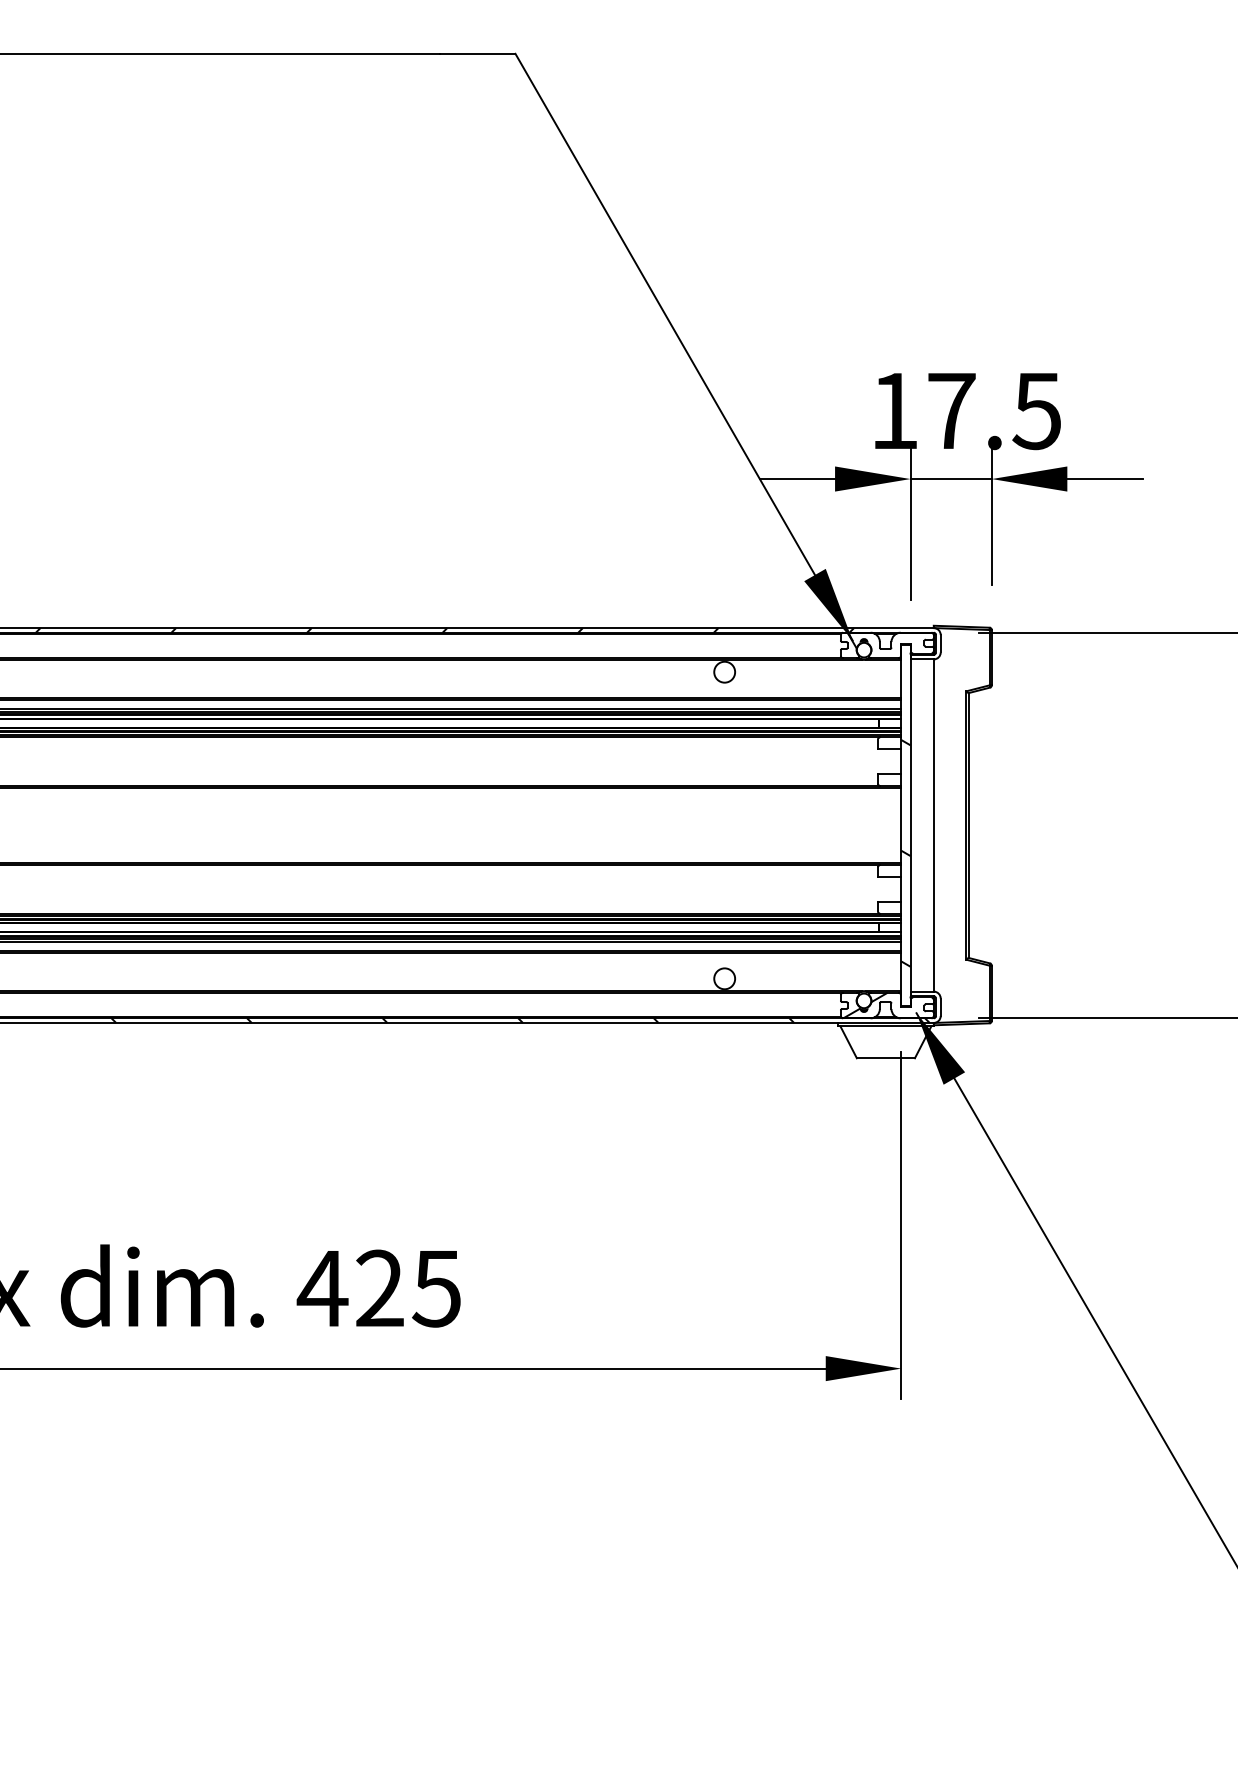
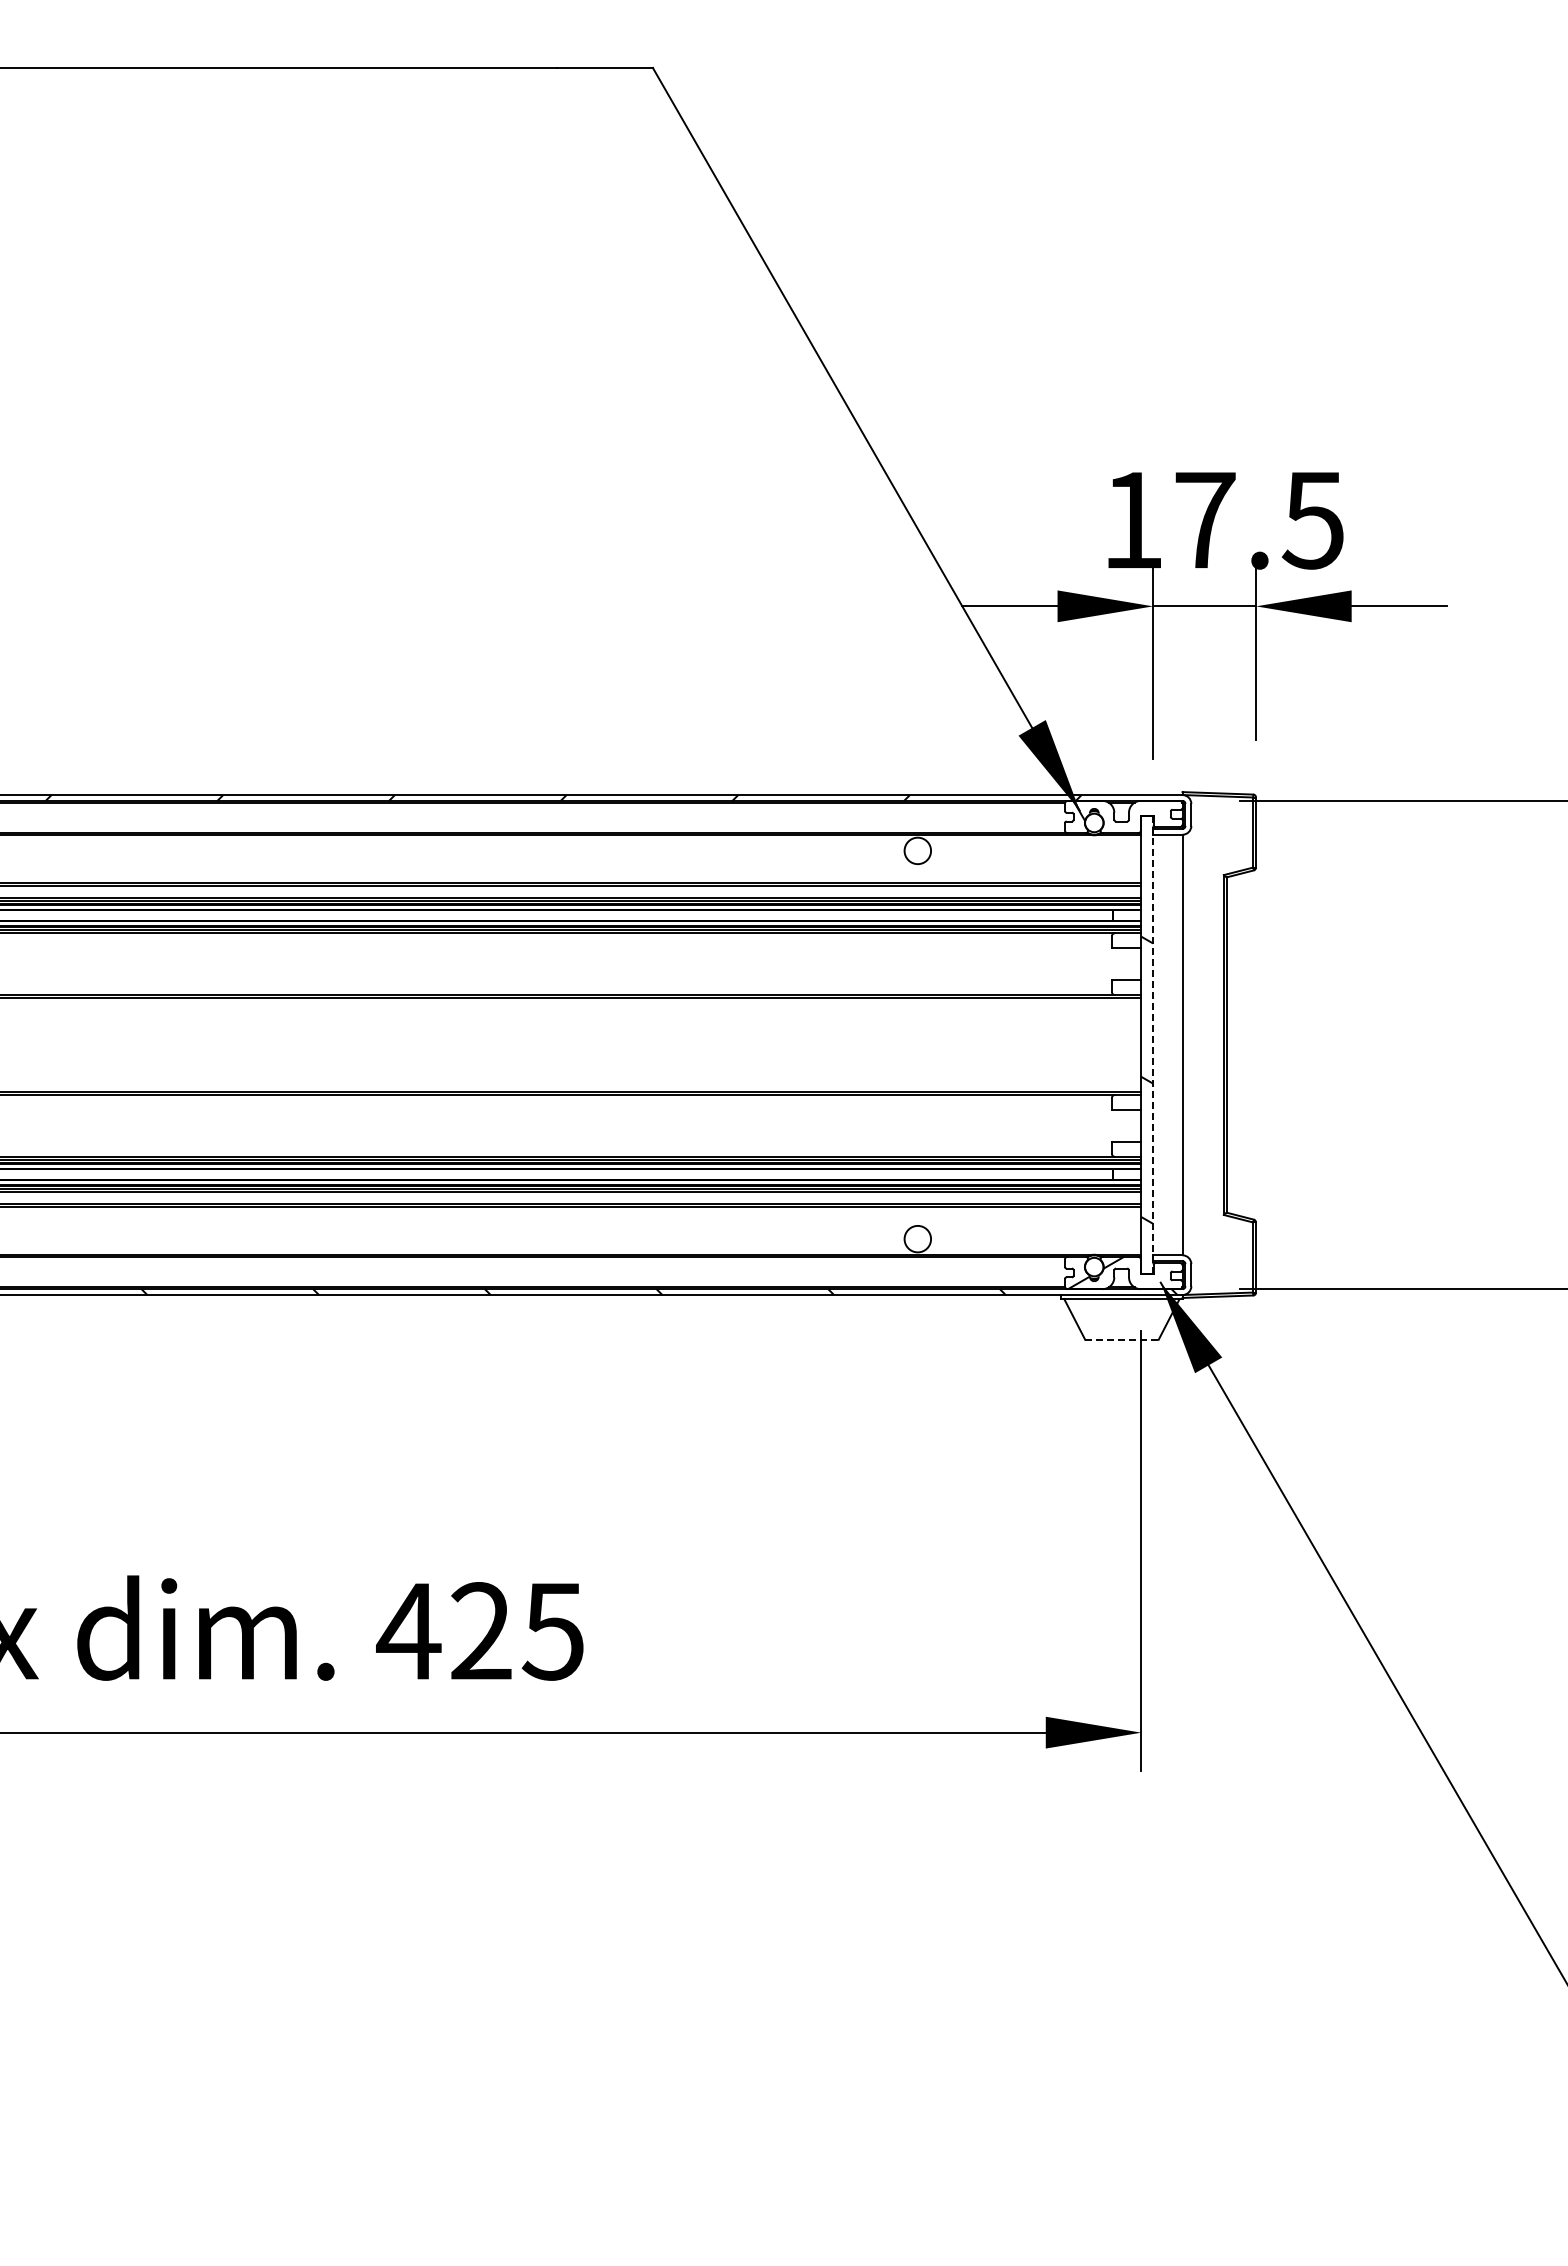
line: (910, 825) -> (1153, 1045), solid -> dashed
line: (885, 1058) -> (1121, 1339), solid -> dashed

